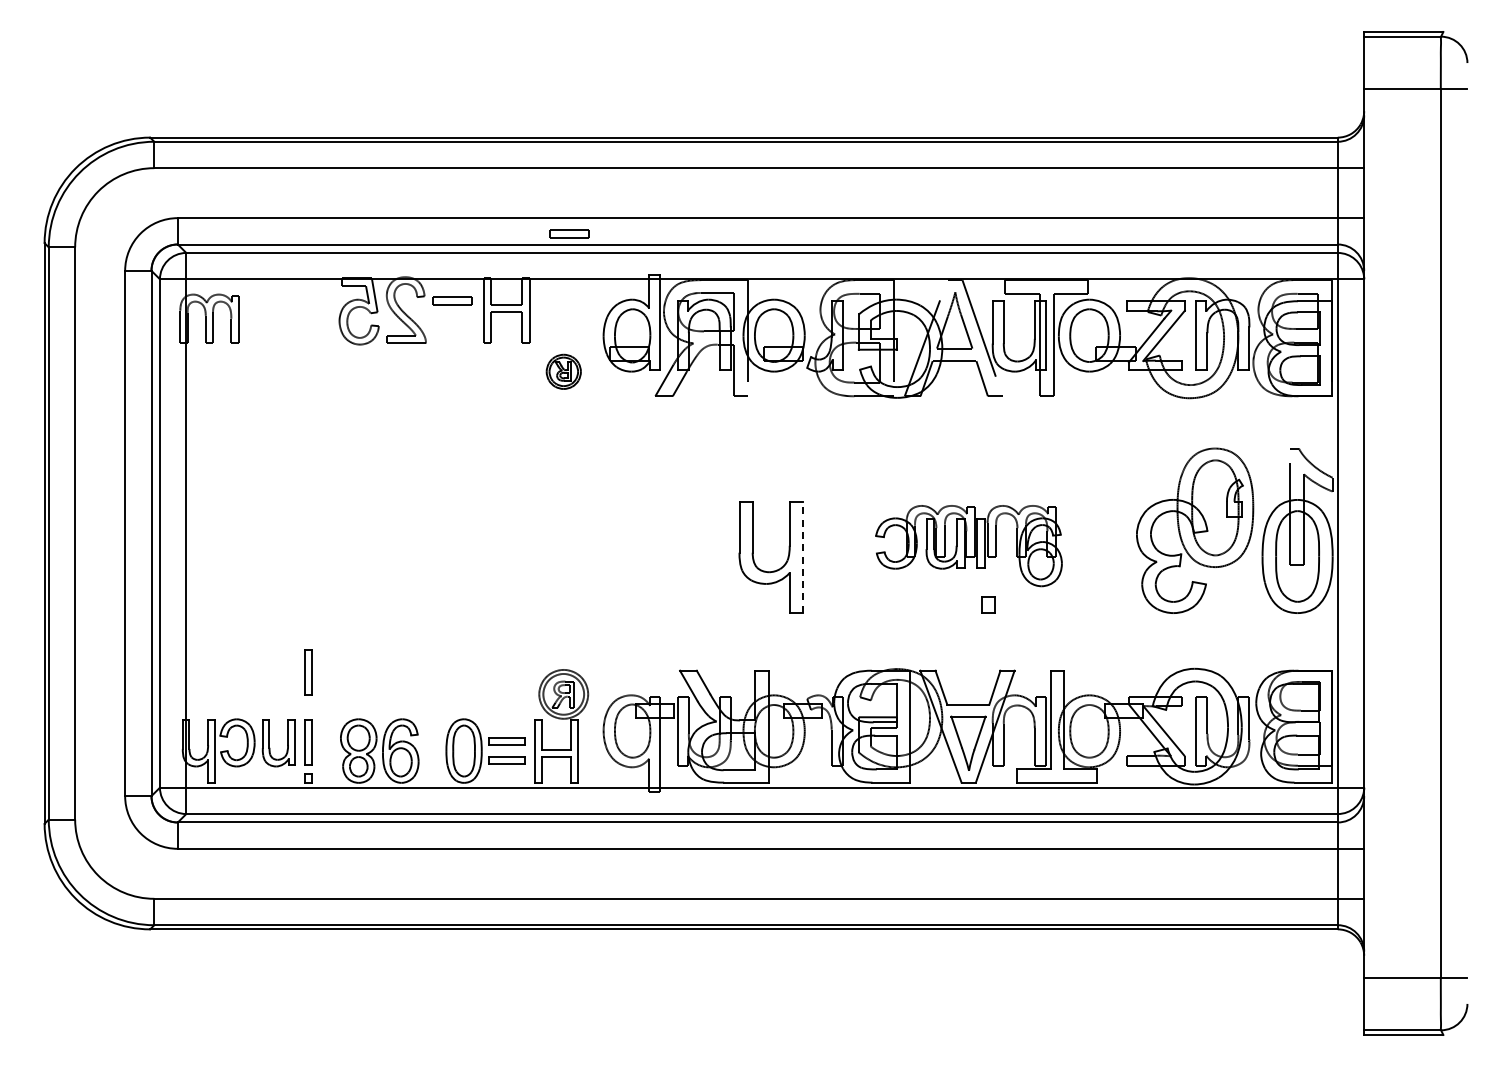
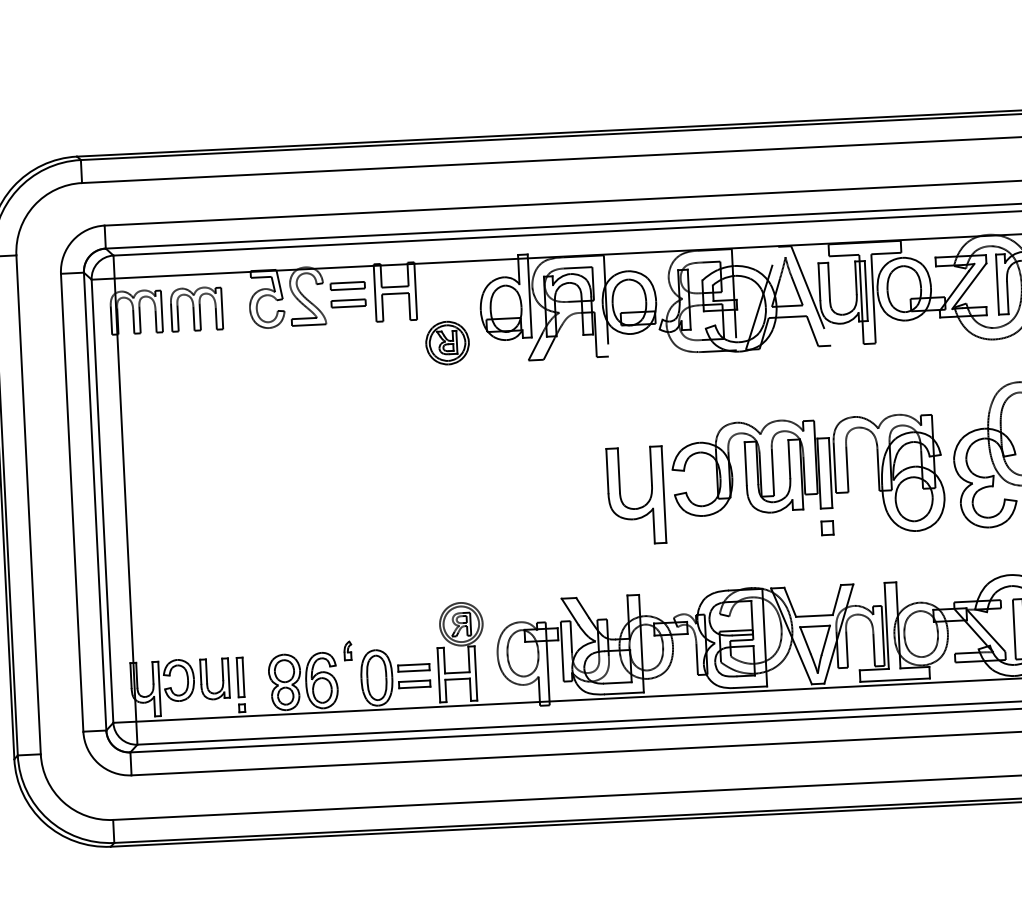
part: (569, 233) -> (348, 303), moved
part: (278, 318) -> (196, 308), added
part: (563, 371) -> (447, 342), size x1.43
part: (968, 545) -> (807, 477), size x1.67
line: (802, 556) -> (663, 493), dashed -> solid
part: (308, 672) -> (237, 616), removed
part: (432, 718) -> (347, 650), added

